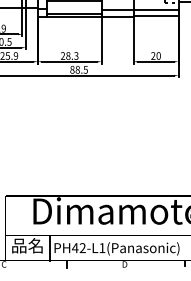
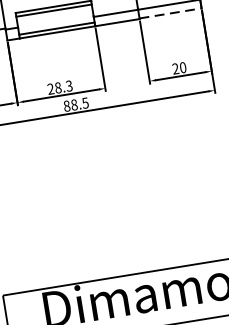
line: (156, 16) -> (171, 13), solid -> dashed

